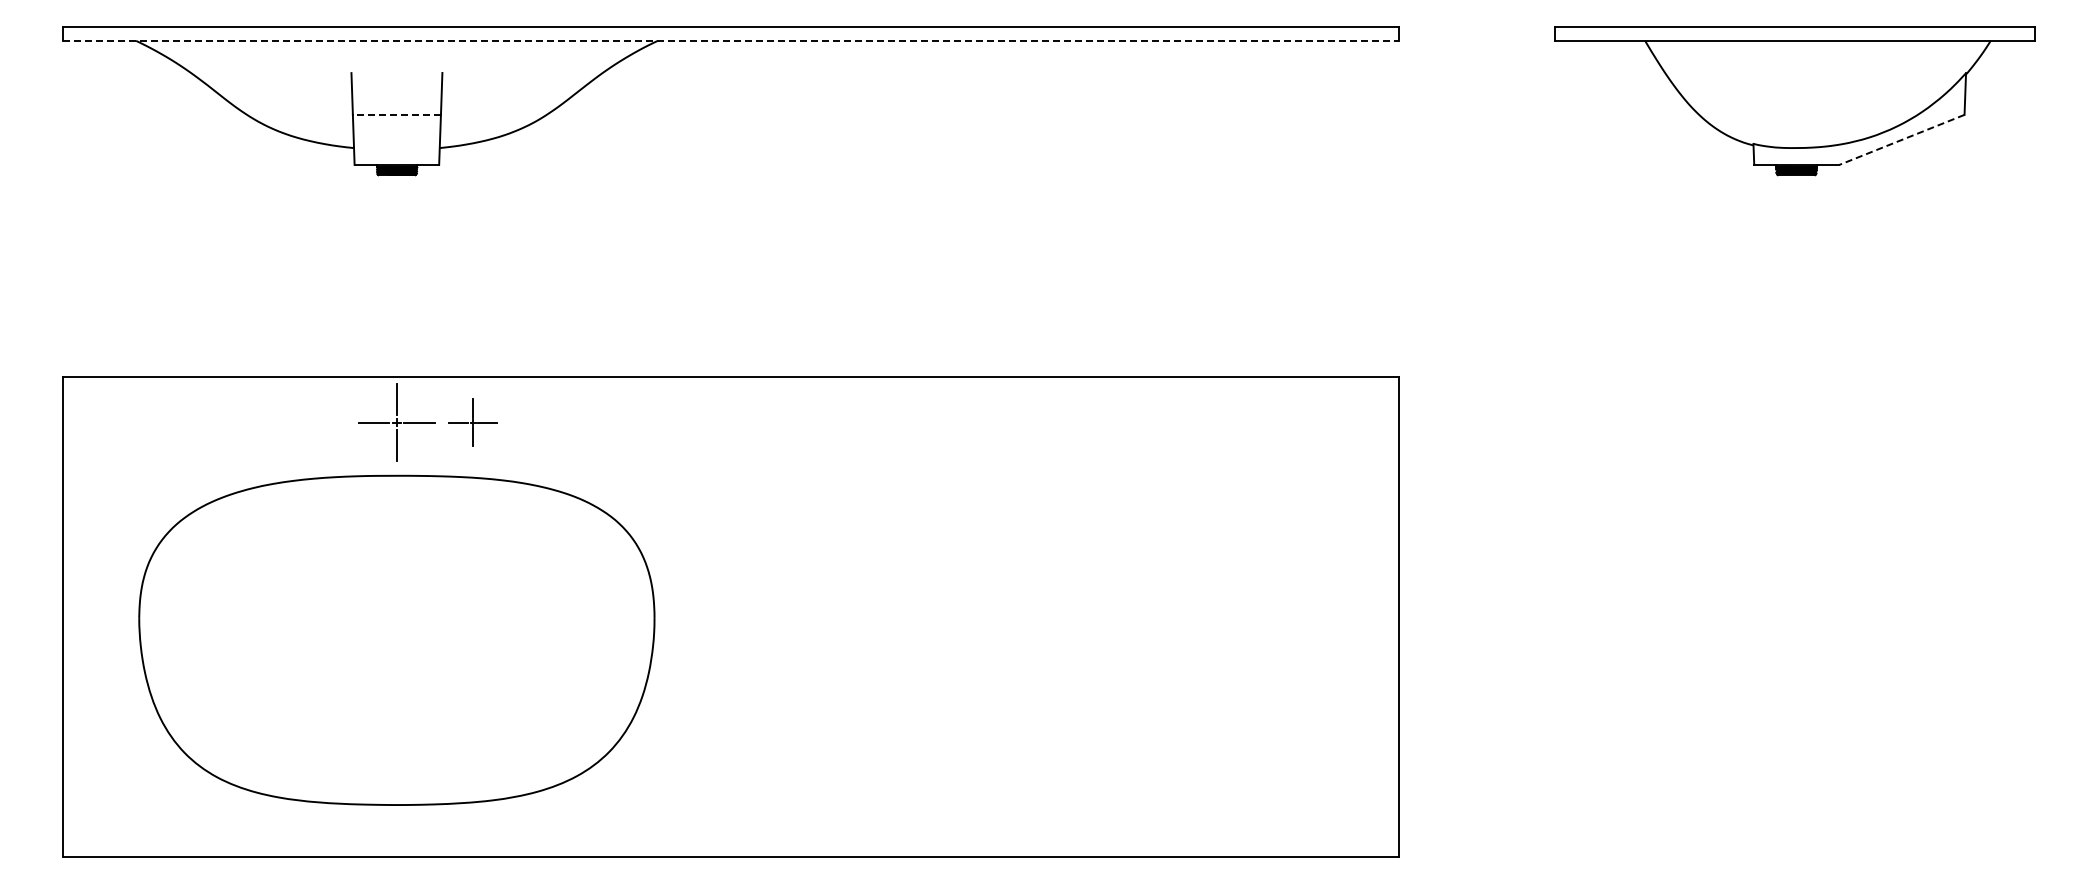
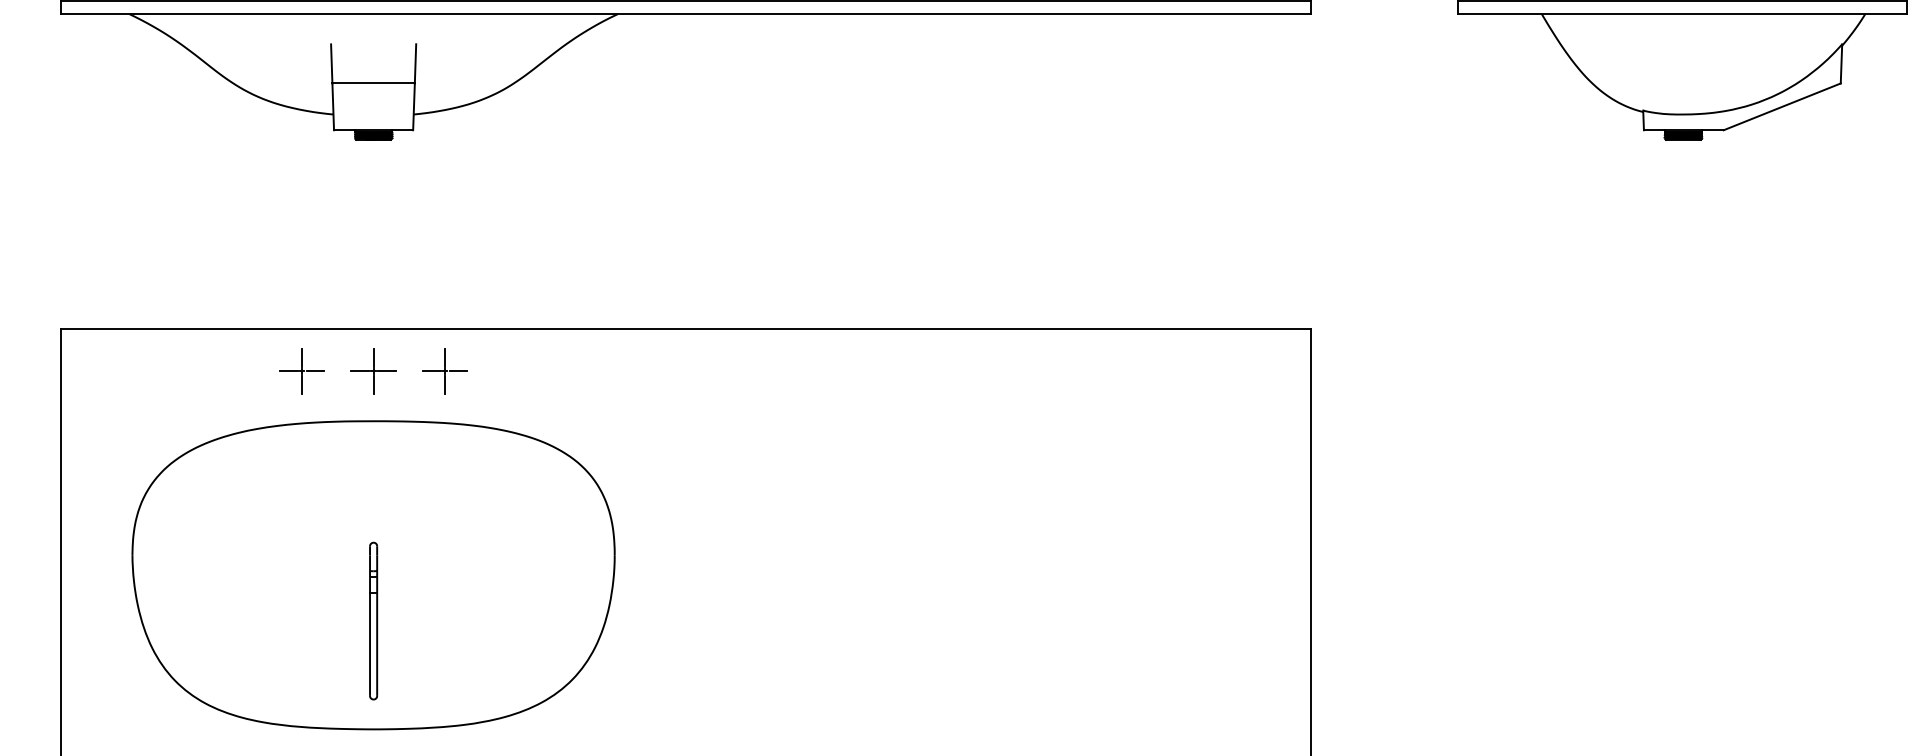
line: (730, 40) -> (685, 13), dashed -> solid
line: (396, 114) -> (373, 83), dashed -> solid
line: (1901, 140) -> (1781, 107), dashed -> solid
part: (320, 422) -> (302, 371), added
part: (396, 422) -> (373, 371), size x0.62
part: (396, 688) -> (373, 620), added

